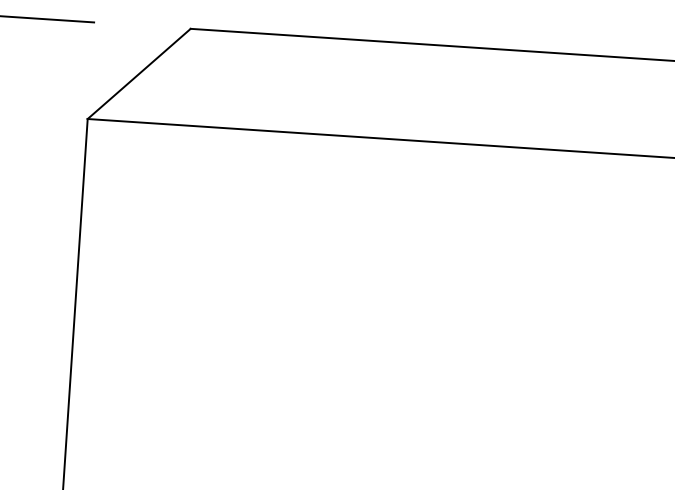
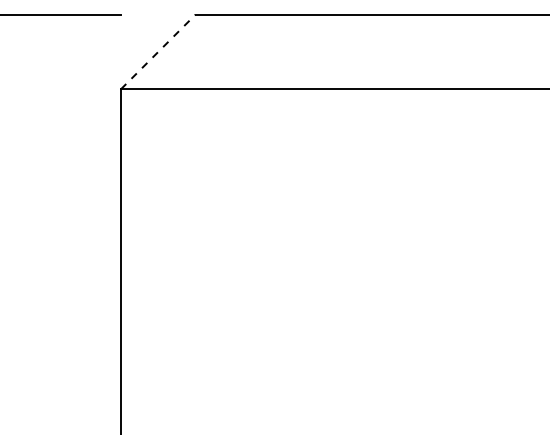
line: (139, 73) -> (158, 51), solid -> dashed

